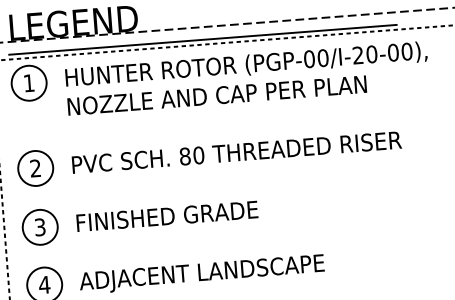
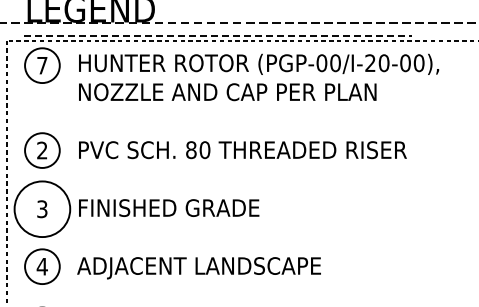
line: (202, 39) -> (217, 35), solid -> dashed
text: (29, 83) -> (42, 65), 1 -> 7
circle: (40, 226) -> (42, 208), size x1.6

